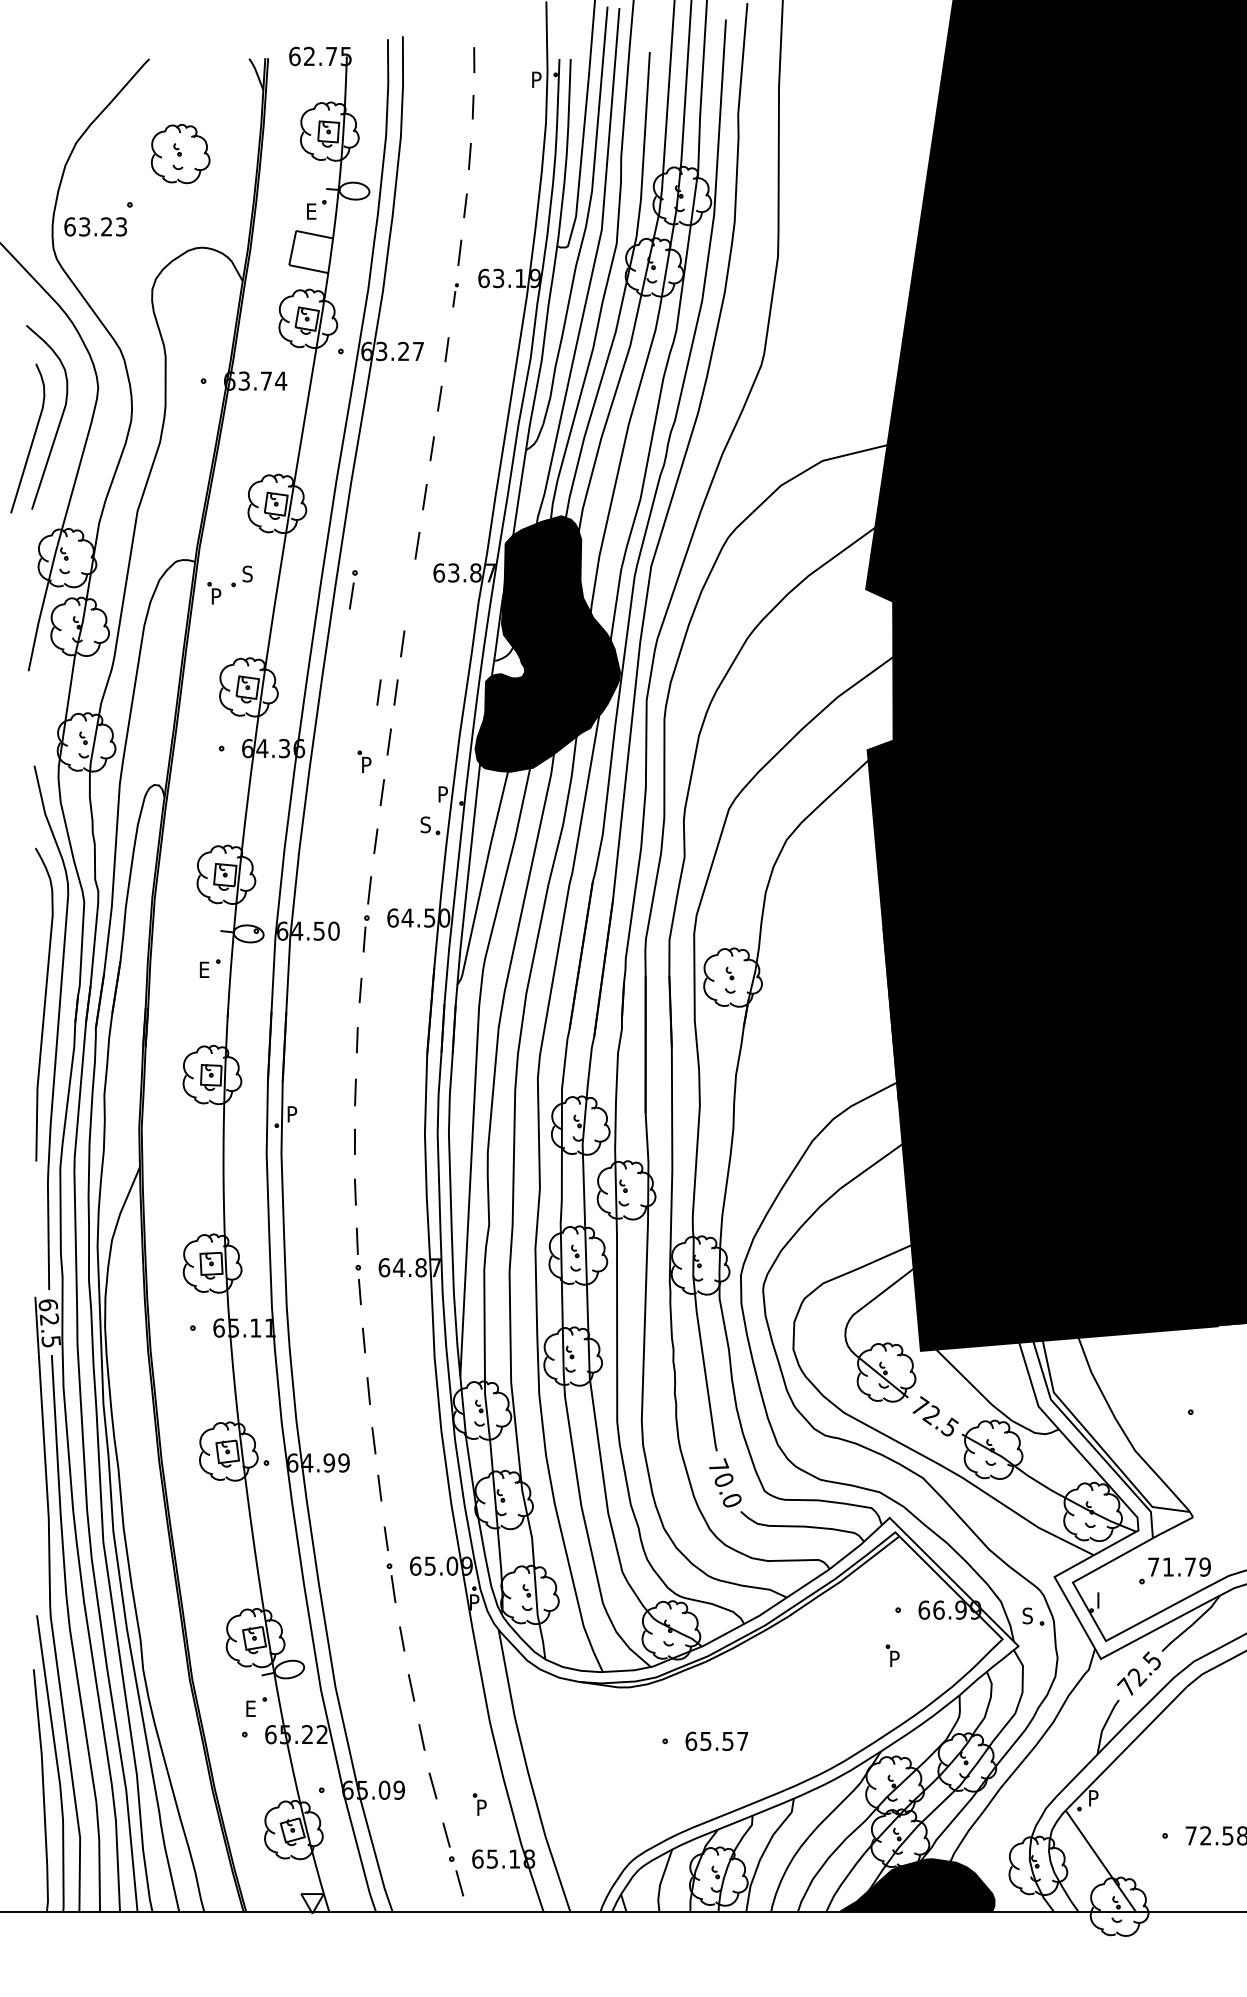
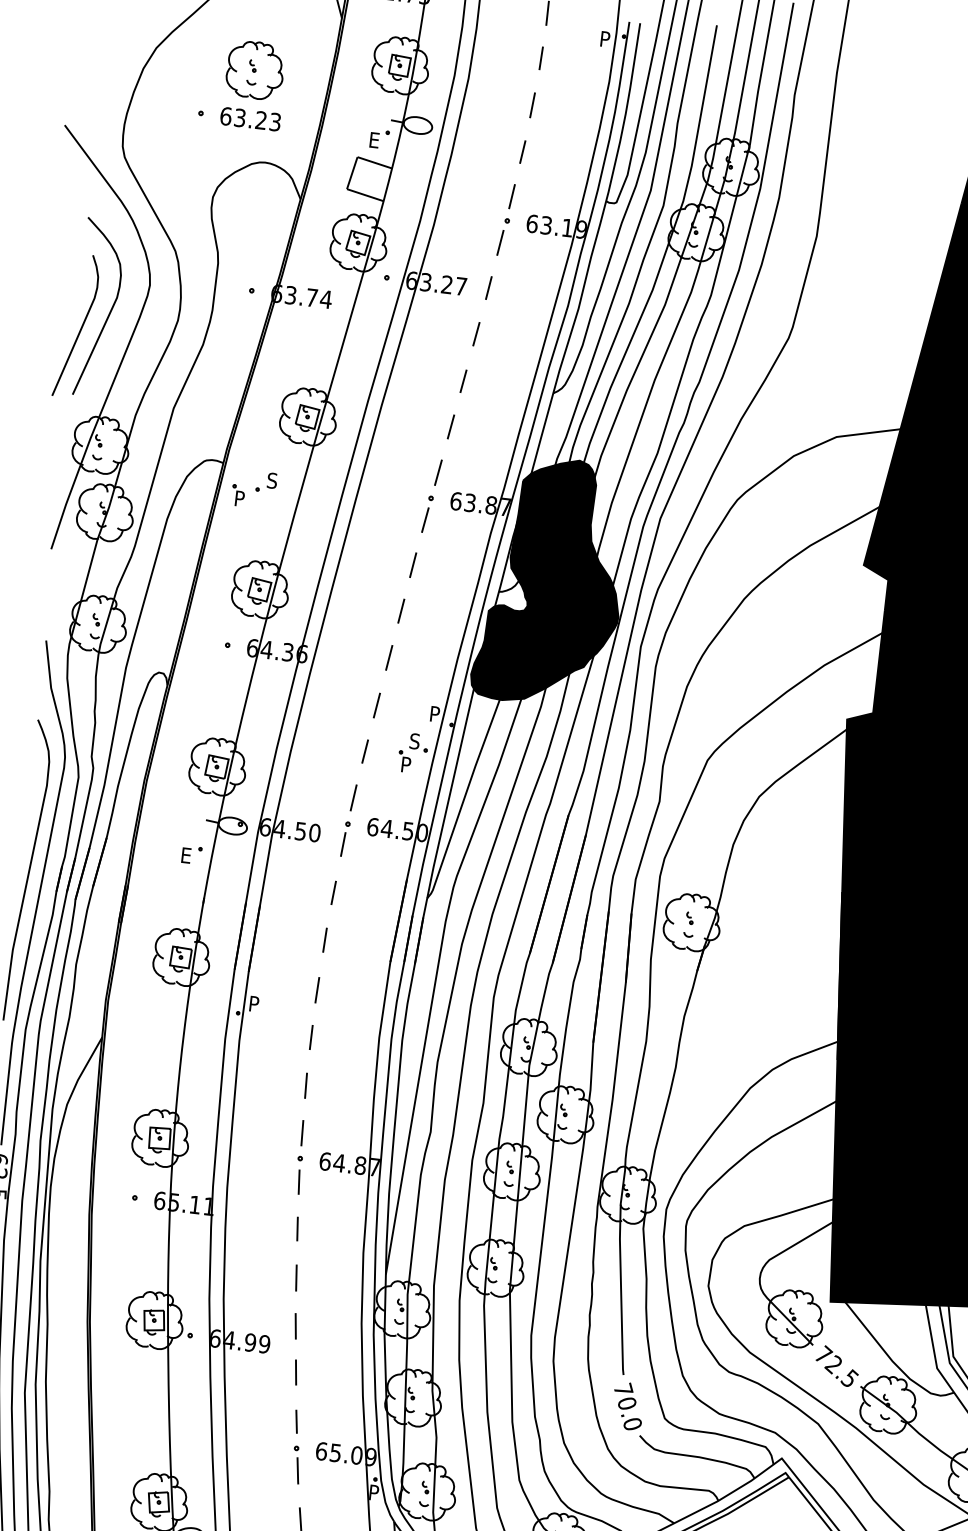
text: (95, 226) -> (250, 118), moved
part: (455, 295) -> (503, 237), size x1.67
part: (353, 589) -> (427, 514), moved
line: (378, 692) -> (384, 609), removed
part: (364, 761) -> (404, 761), moved

